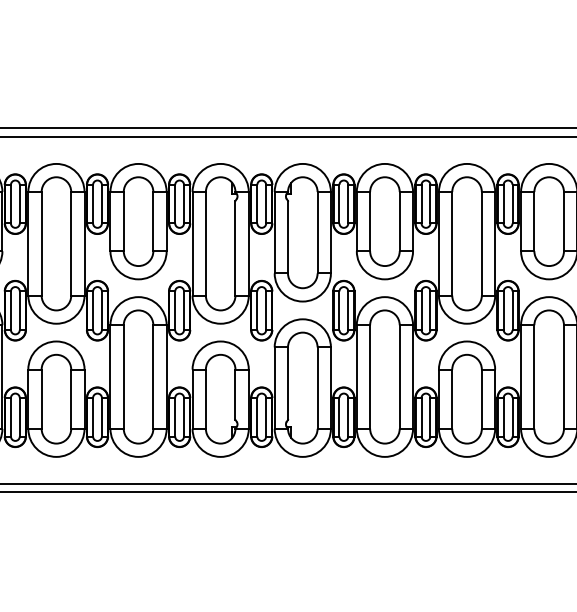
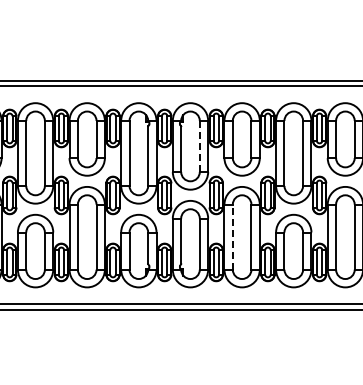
line: (317, 232) -> (199, 146), solid -> dashed
line: (369, 377) -> (232, 237), solid -> dashed

